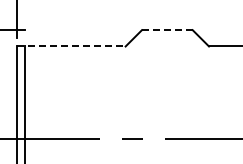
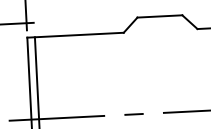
line: (167, 30) -> (160, 16), dashed -> solid
line: (71, 46) -> (75, 35), dashed -> solid

